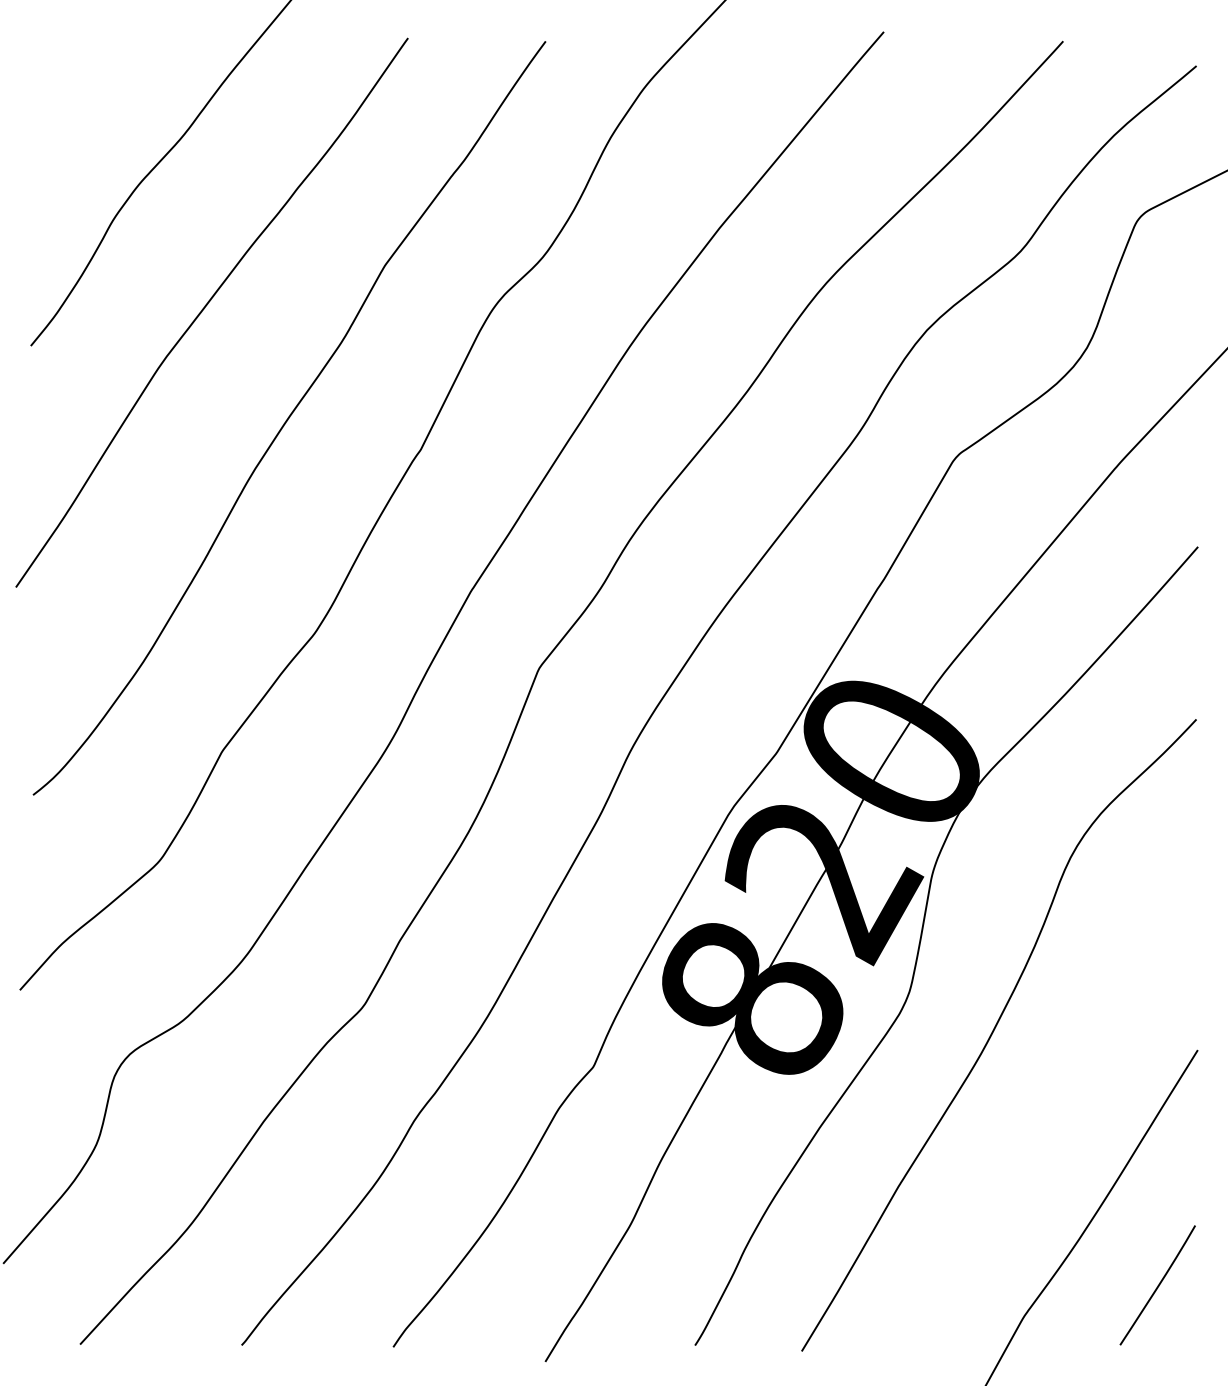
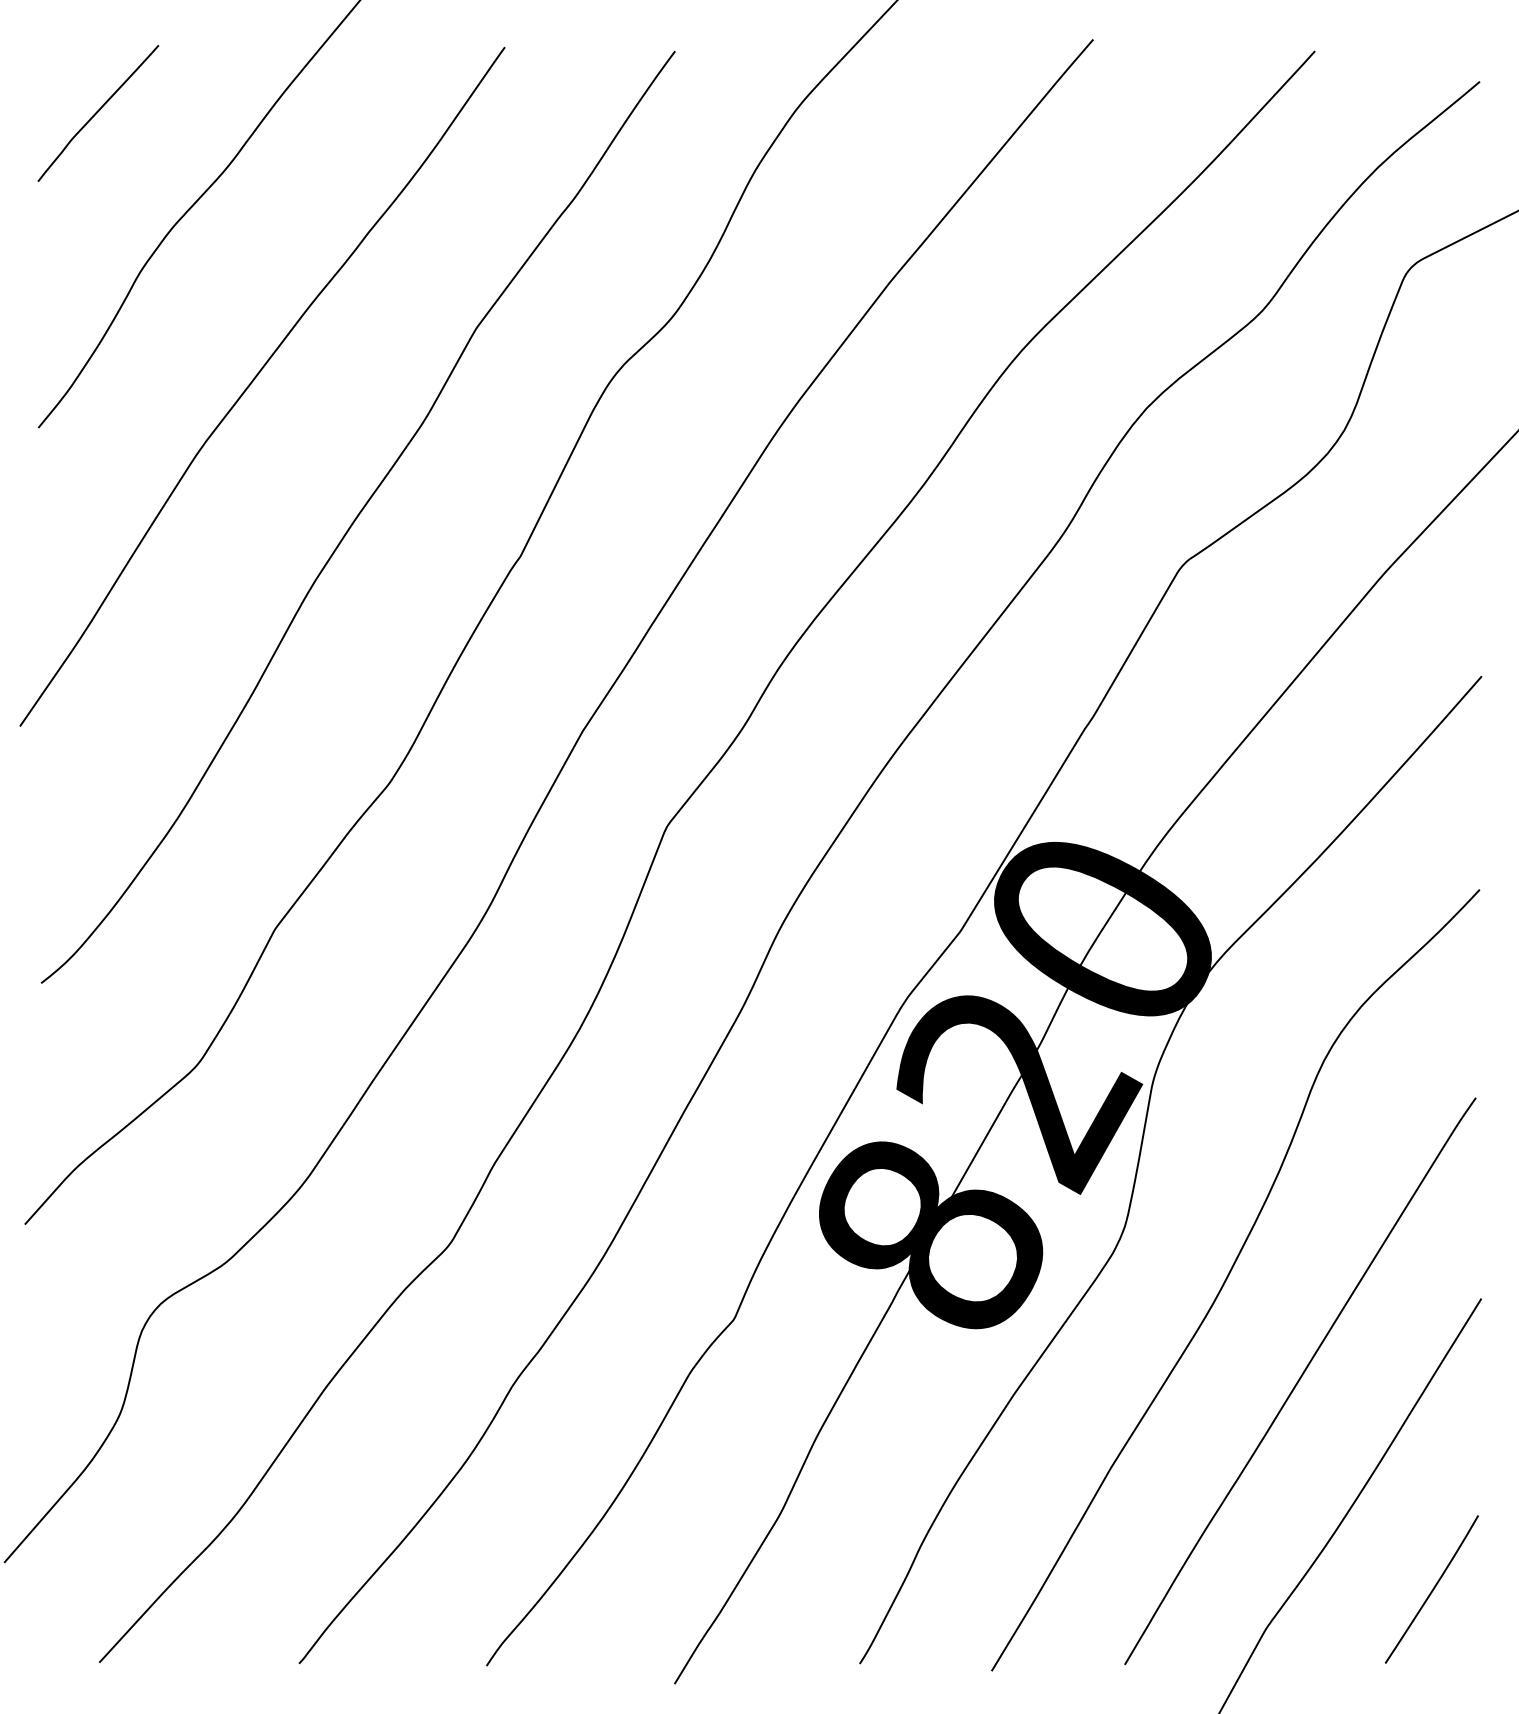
curve: (79, 90) -> (98, 112), added
curve: (1050, 1117) -> (1299, 1381), added

